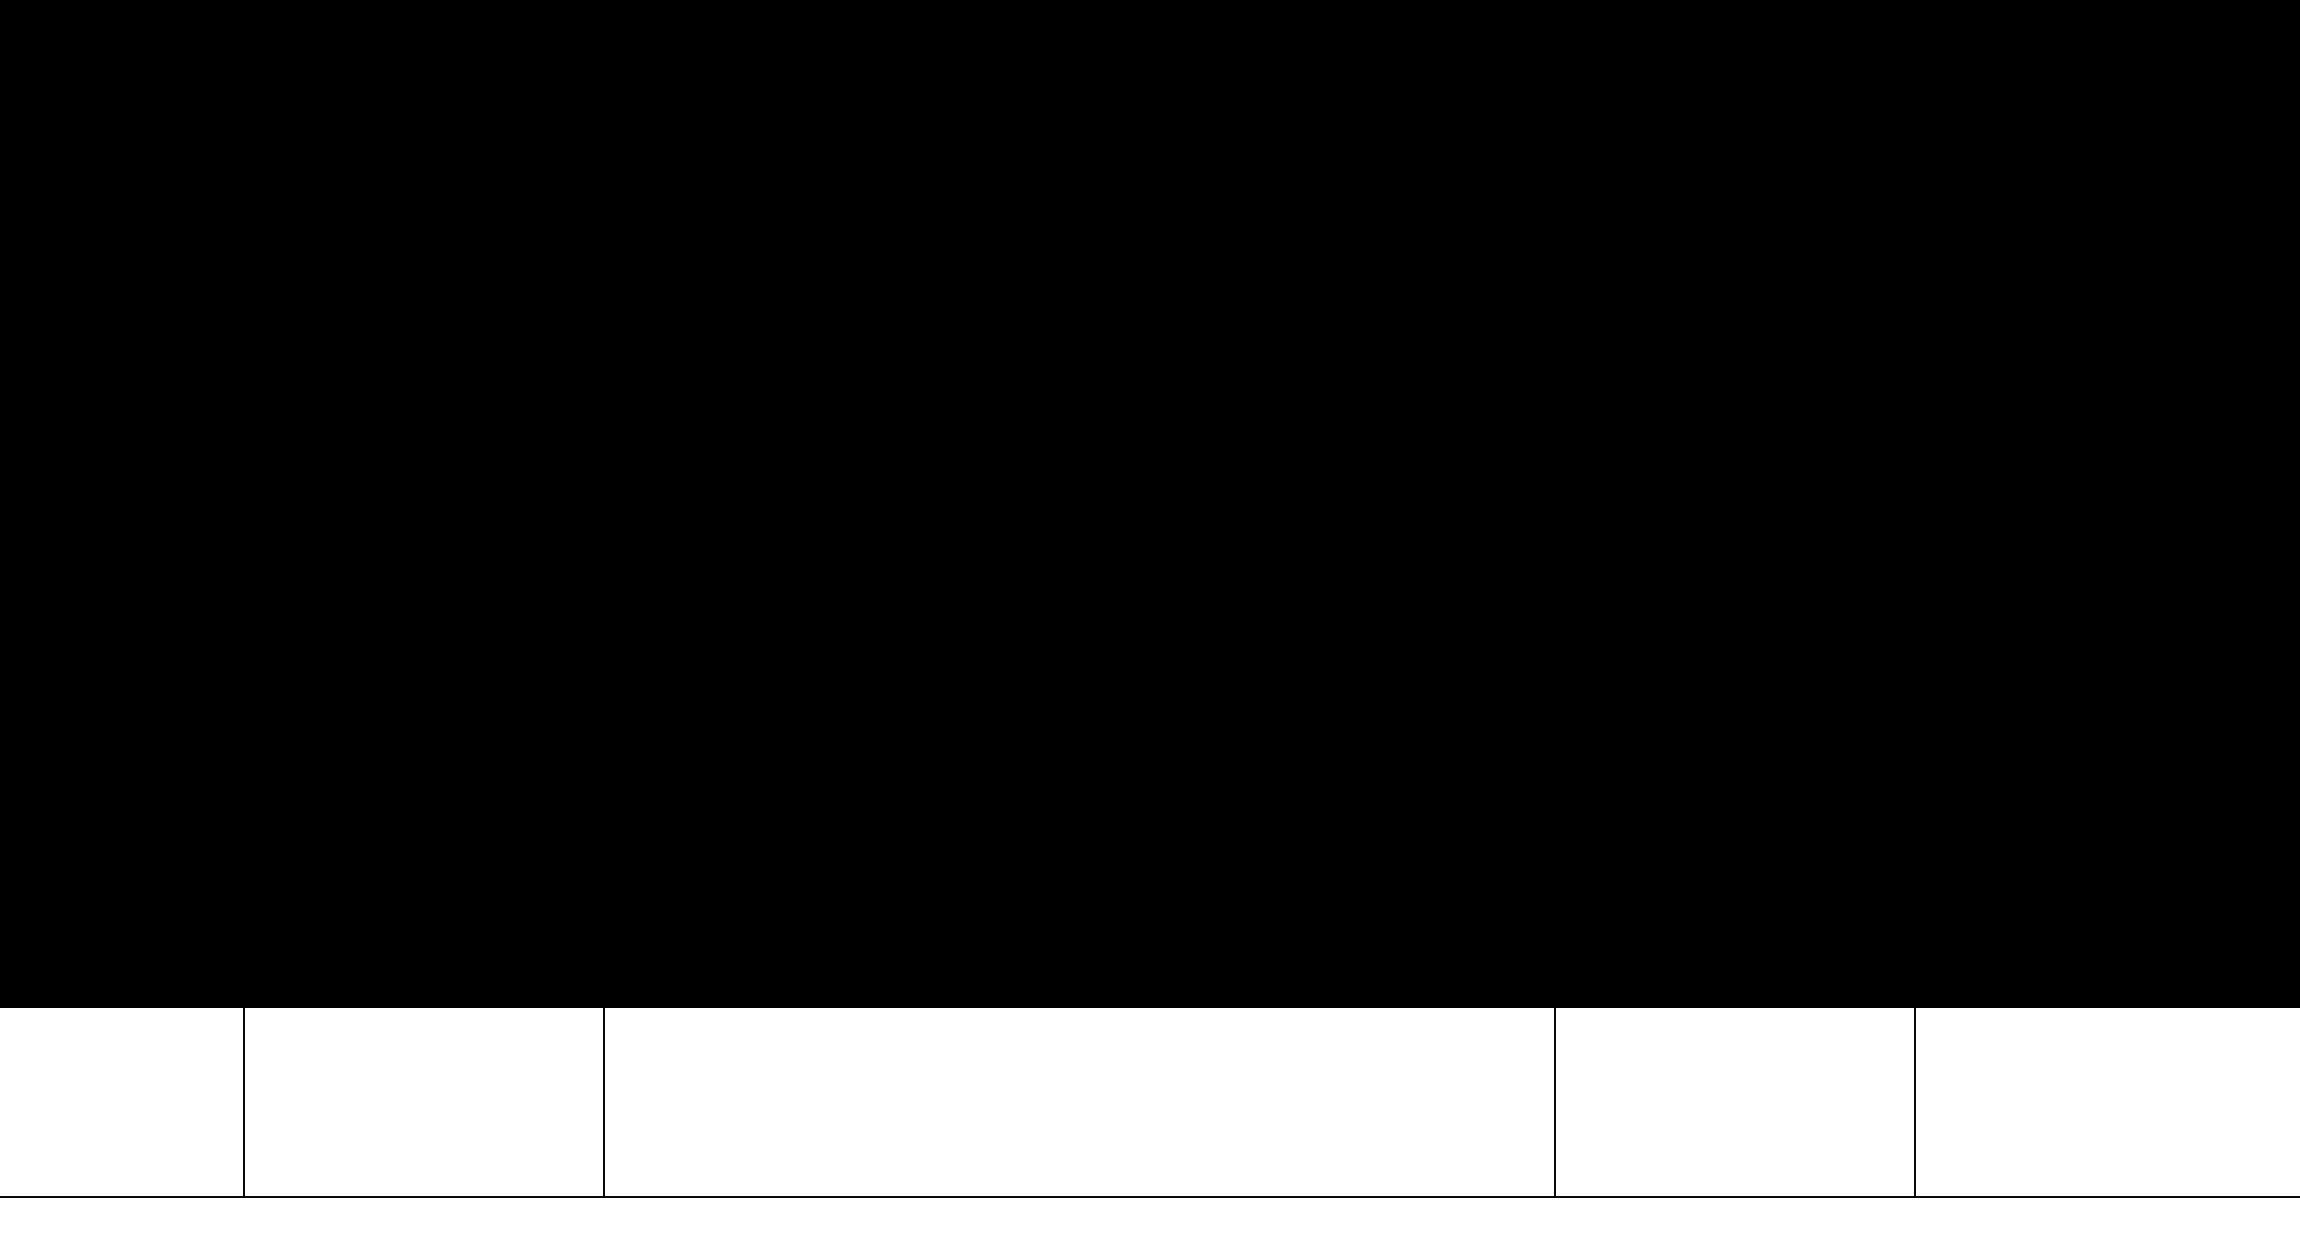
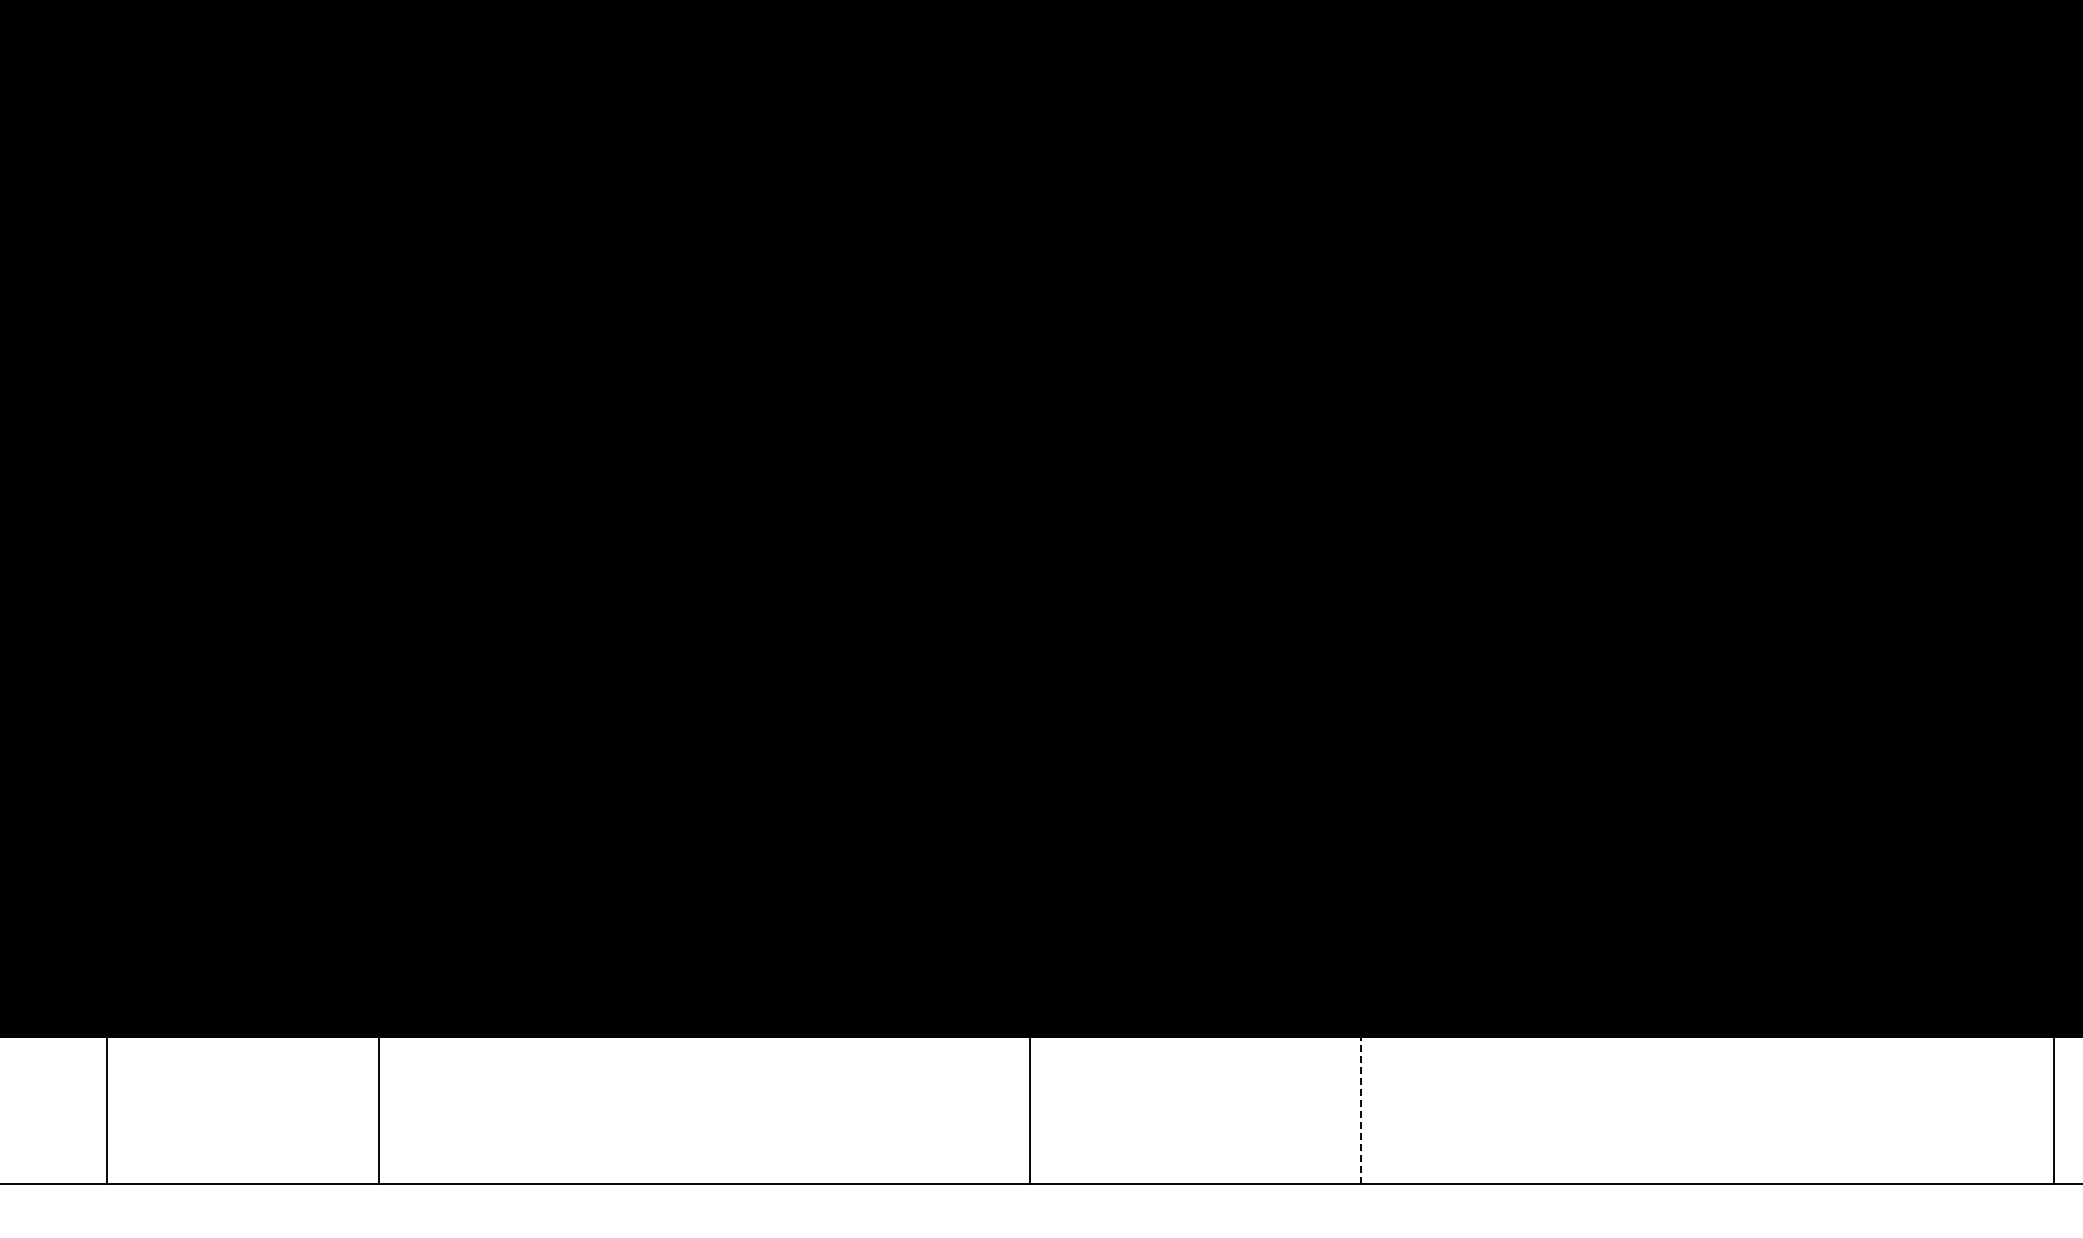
line: (244, 1102) -> (107, 1110), moved
line: (603, 1102) -> (378, 1110), moved
line: (1555, 1102) -> (1029, 1110), moved
line: (1915, 1102) -> (1361, 1110), solid -> dashed

